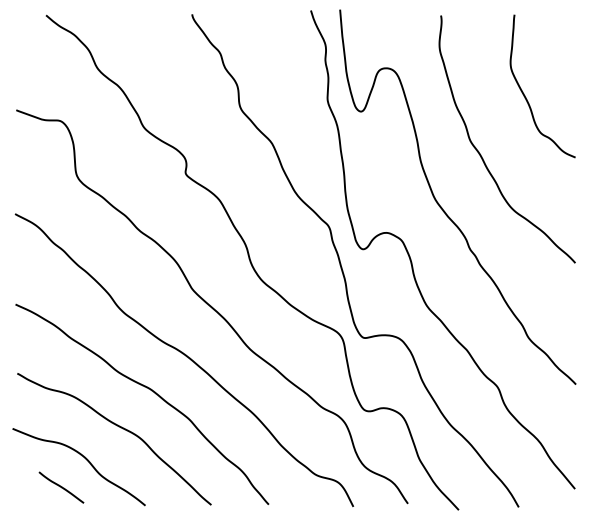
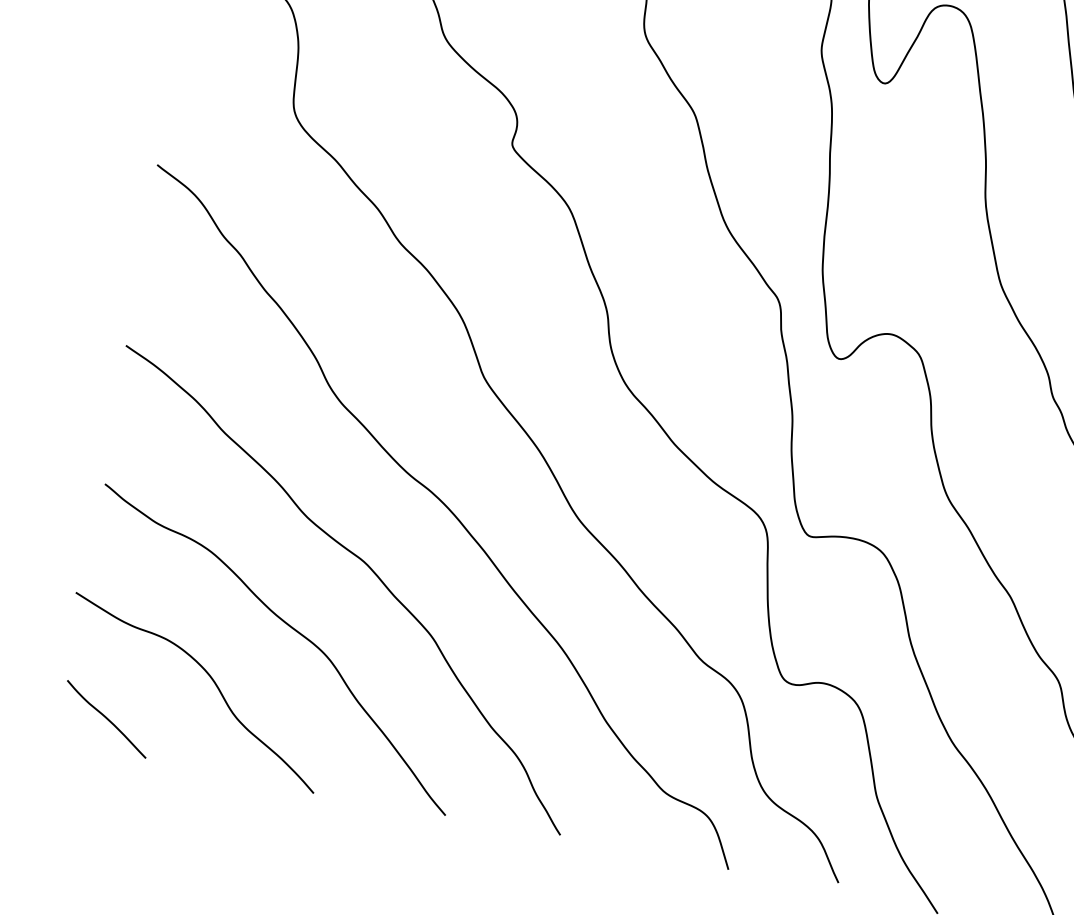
line: (61, 487) -> (106, 719), moved

